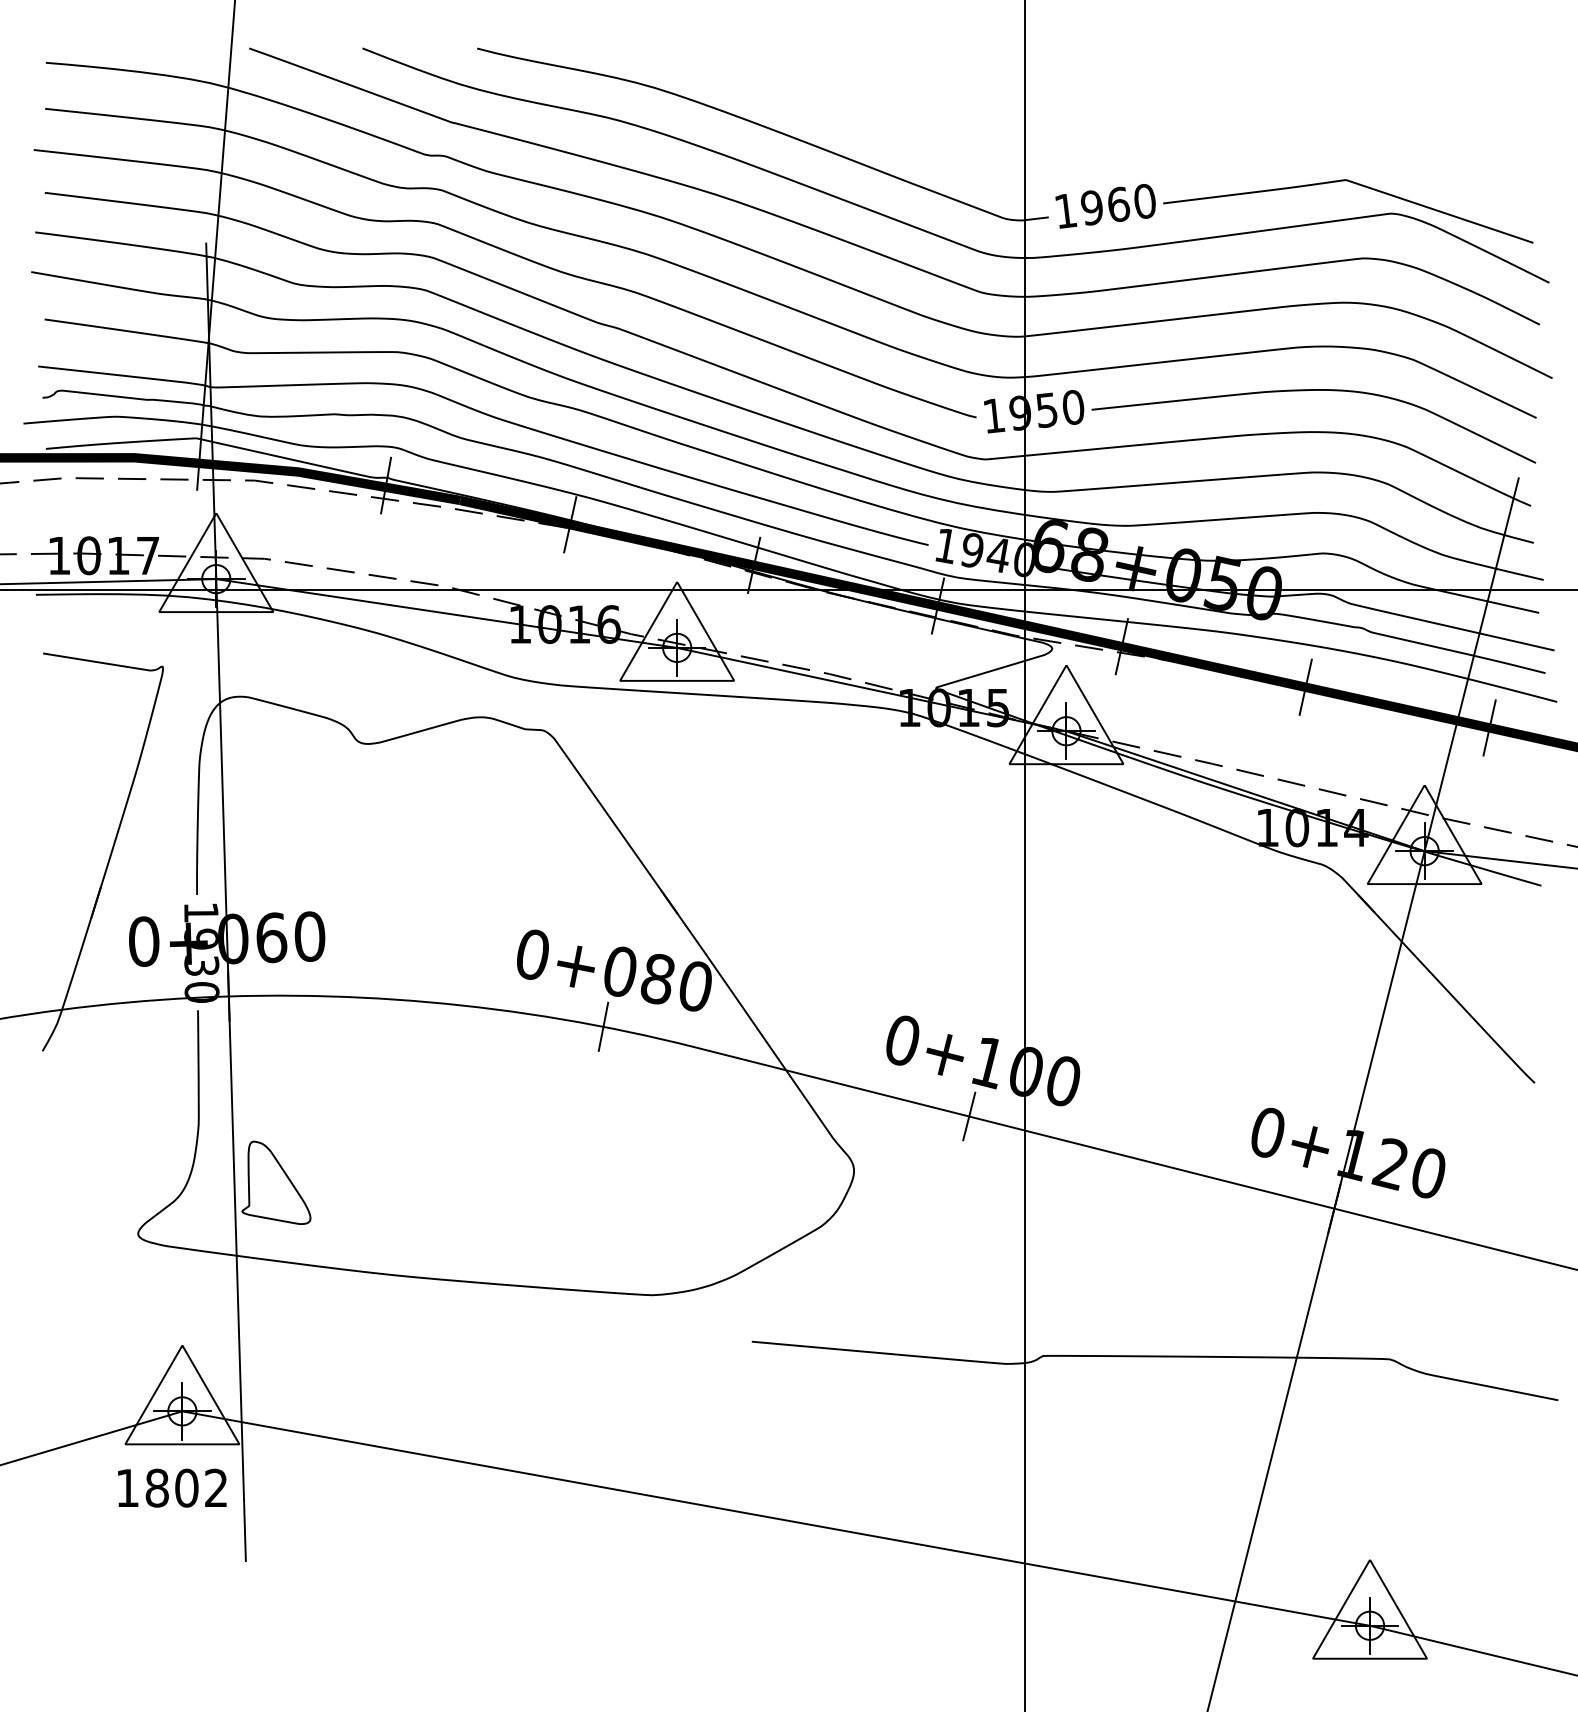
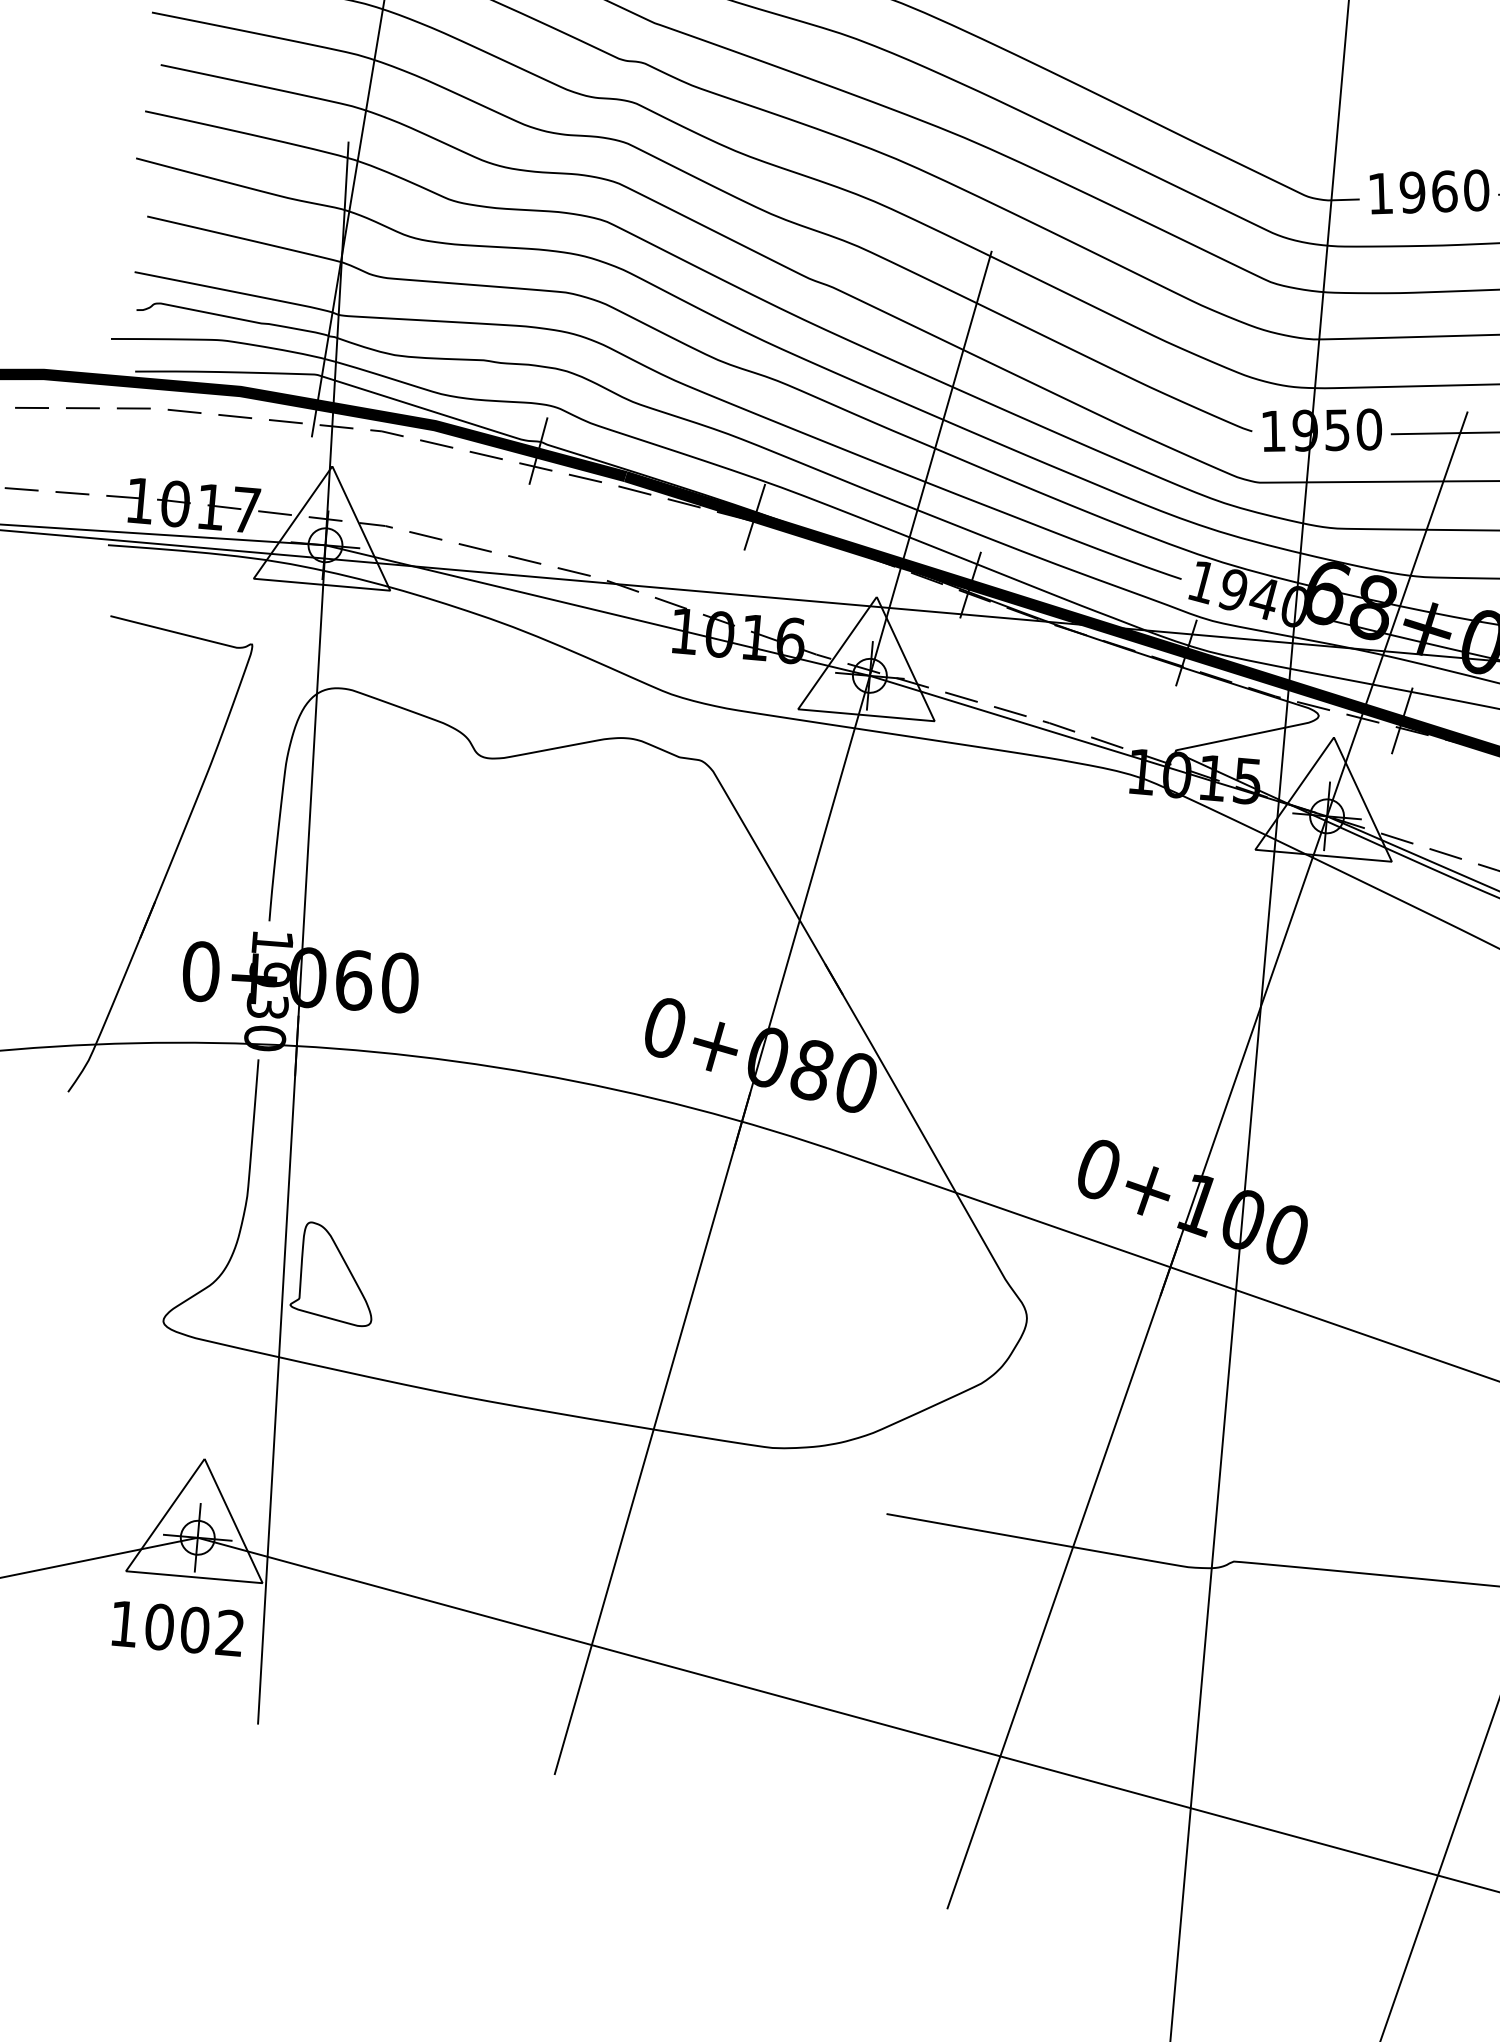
line: (621, 934) -> (773, 1013), added
line: (992, 1025) -> (1207, 1160), added
text: (156, 1487) -> (158, 1626), 1802 -> 1002

